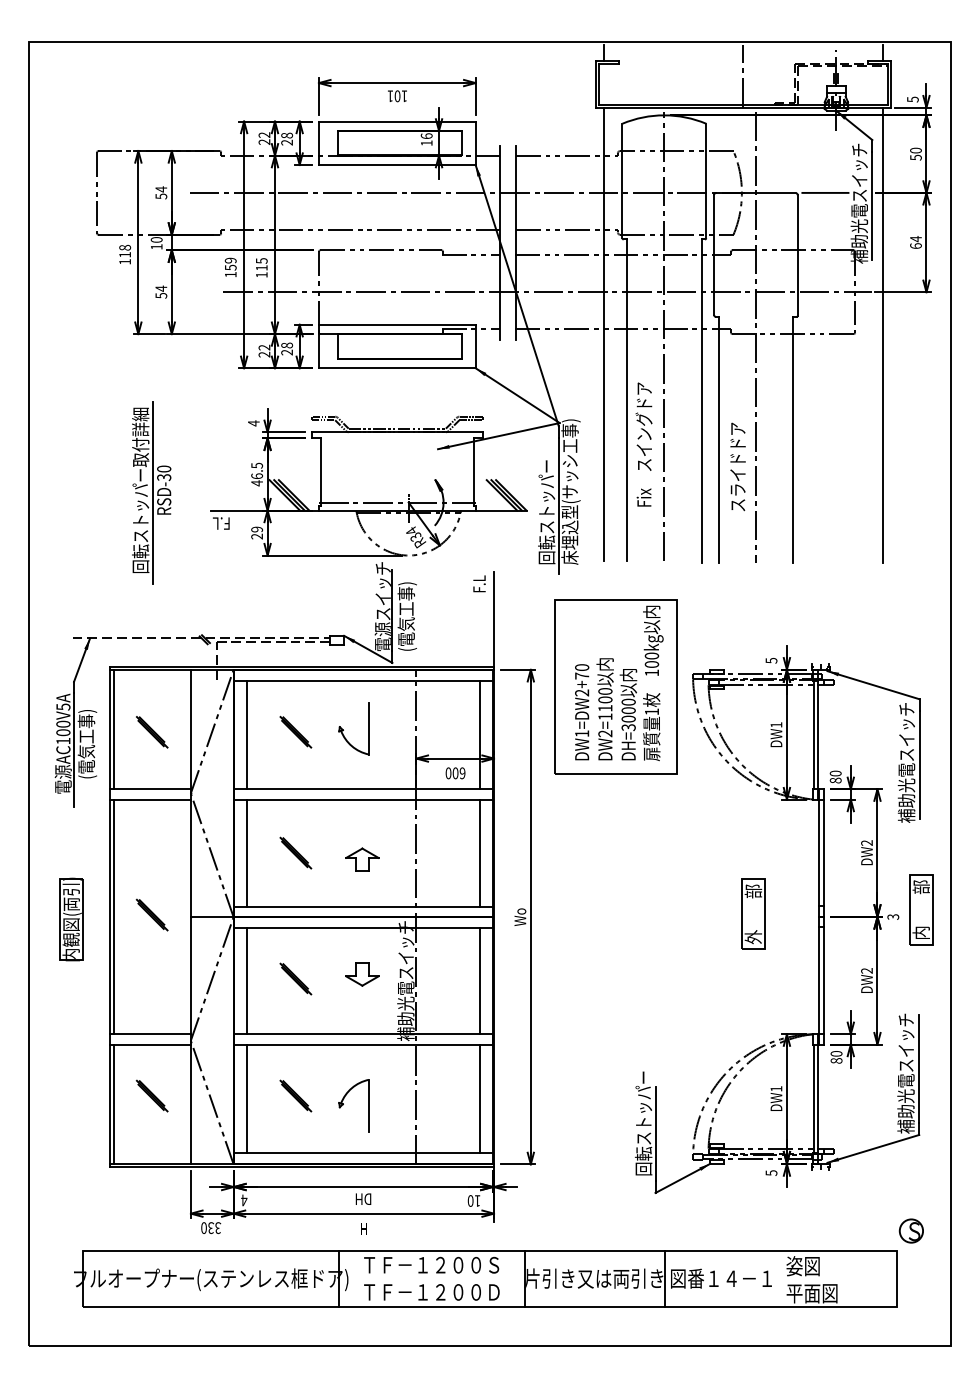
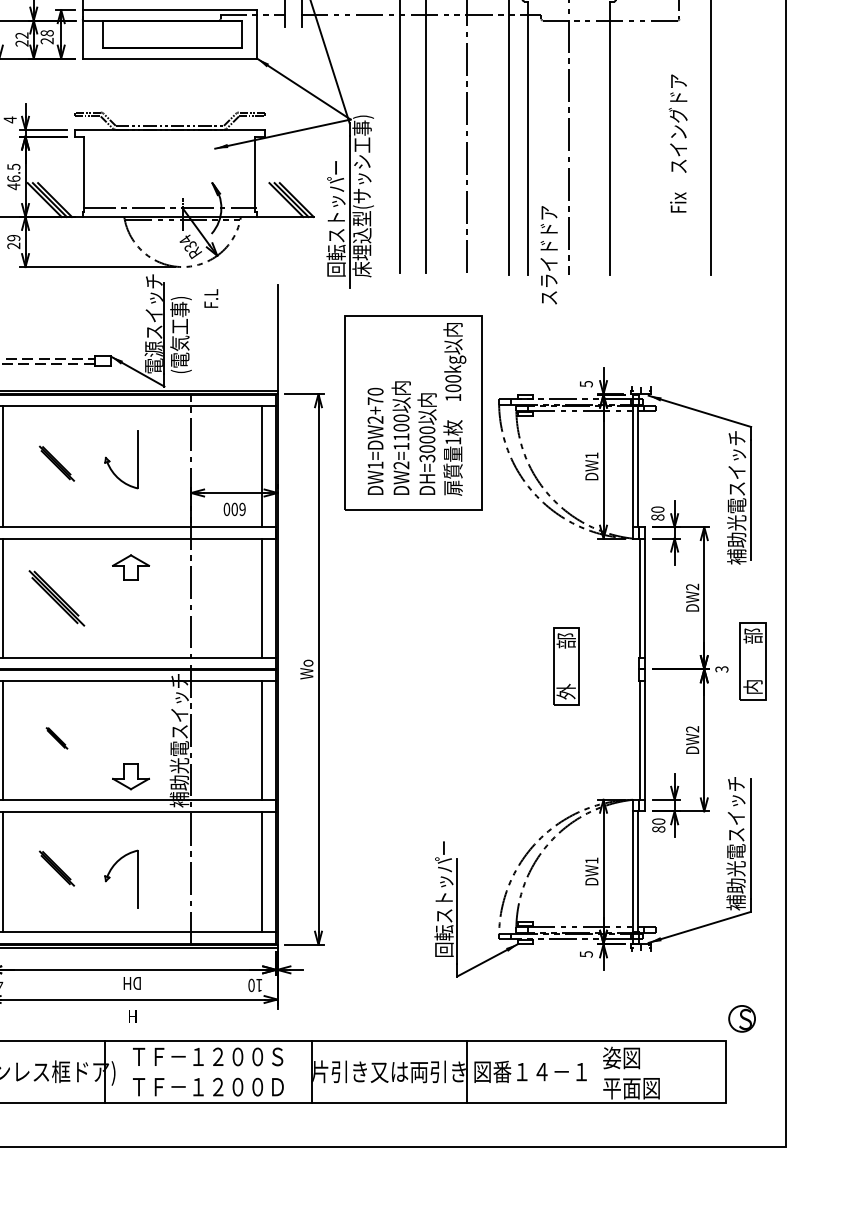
text: (643, 444) -> (677, 143), moved
text: (737, 466) -> (548, 254), moved
text: (479, 583) -> (211, 298), moved
part: (295, 852) -> (56, 597), size x1.6
part: (362, 859) -> (131, 567), moved
part: (362, 974) -> (131, 776), moved
part: (295, 978) -> (56, 737), size x0.6

